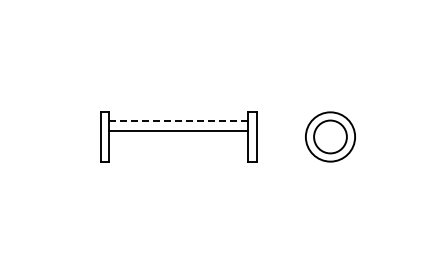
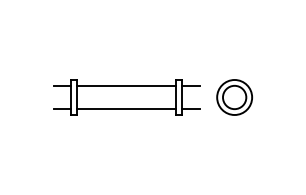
line: (87, 120) -> (62, 85), added
line: (178, 120) -> (126, 85), dashed -> solid
line: (268, 120) -> (190, 85), added
line: (178, 131) -> (126, 109), moved
line: (87, 153) -> (62, 109), added
line: (268, 153) -> (190, 109), added

